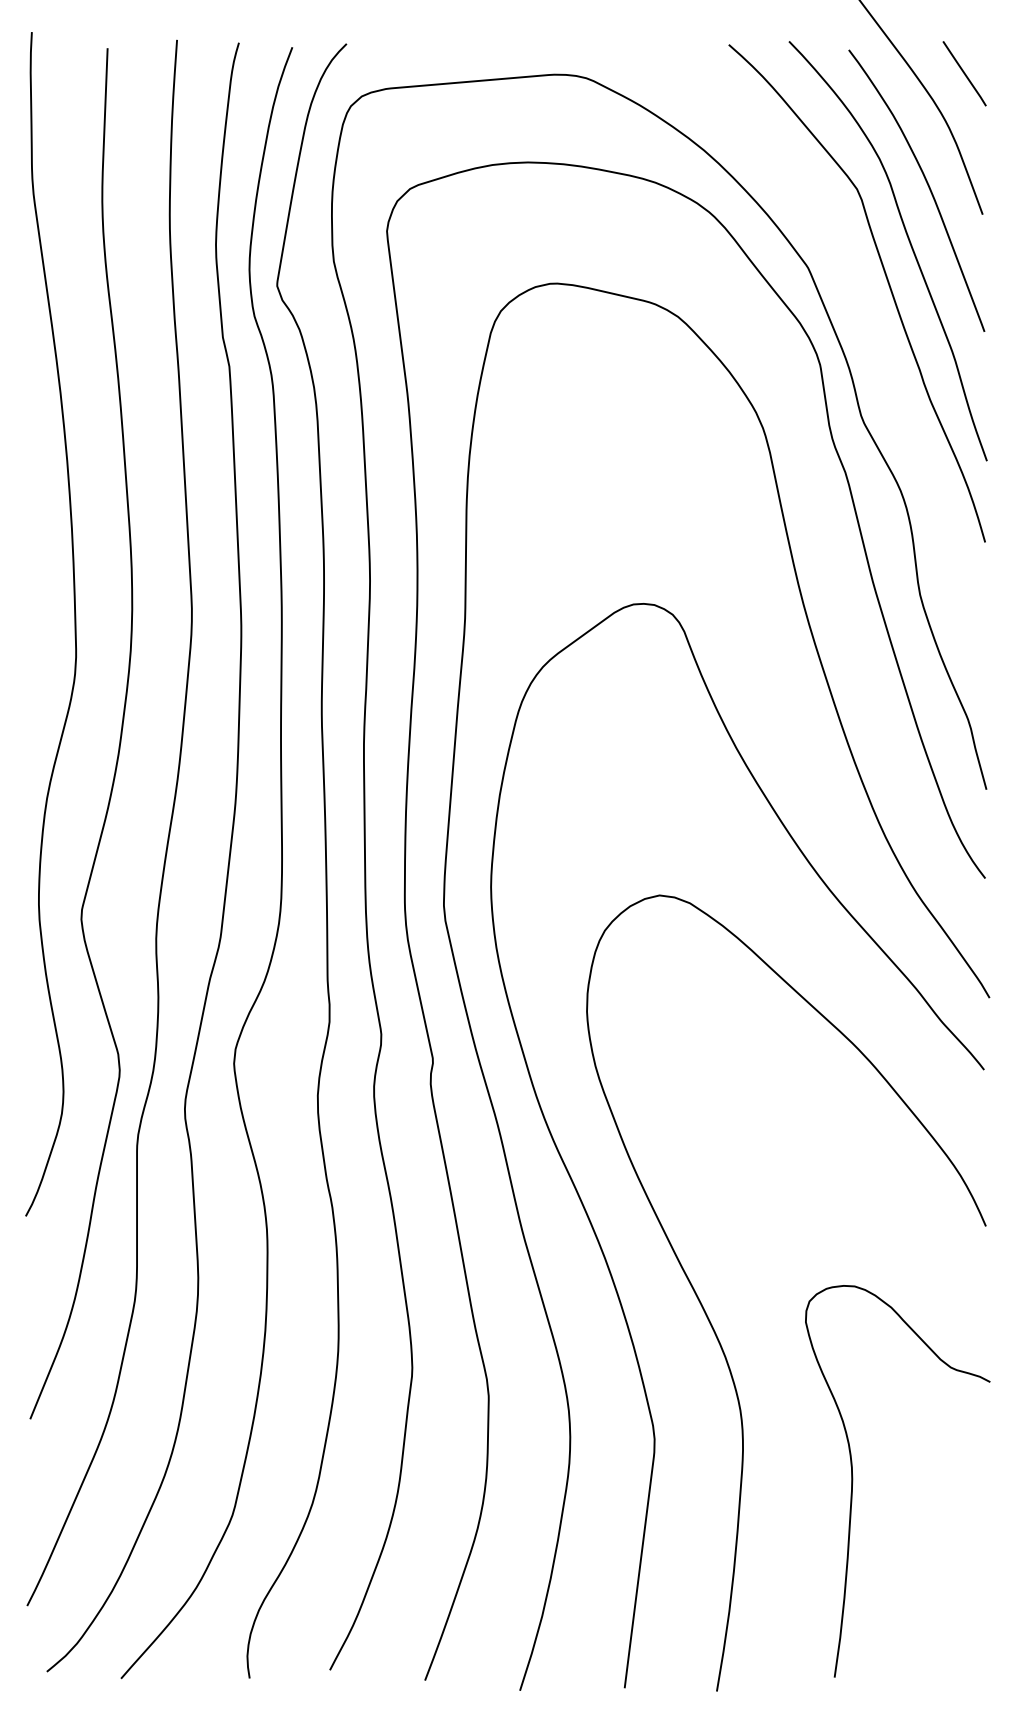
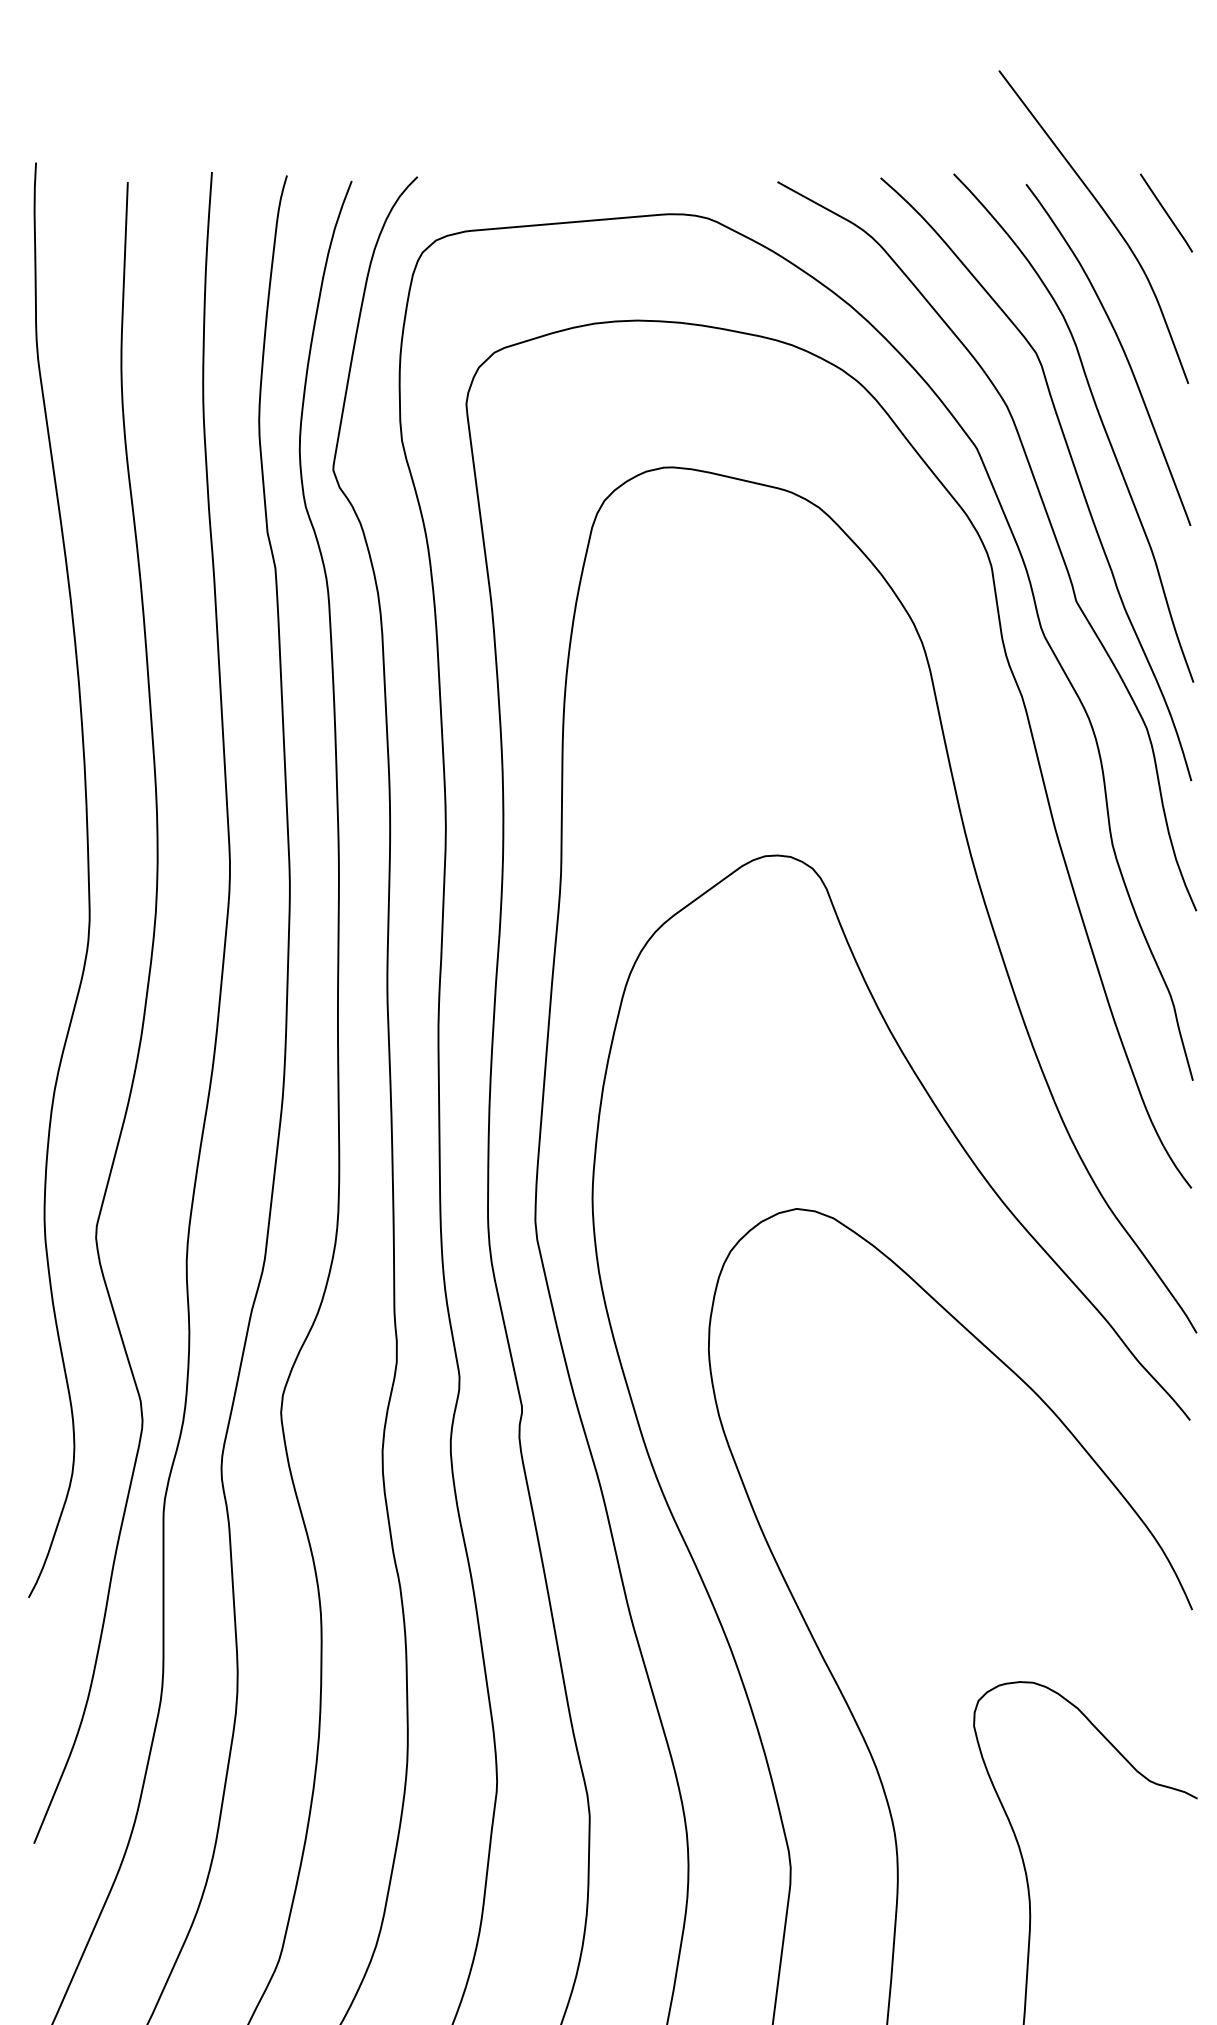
curve: (867, 329) -> (1048, 523), added

